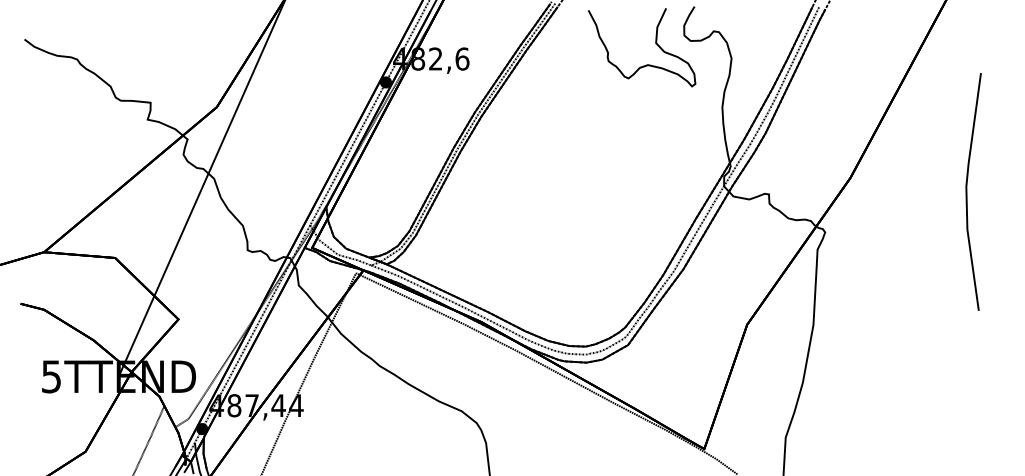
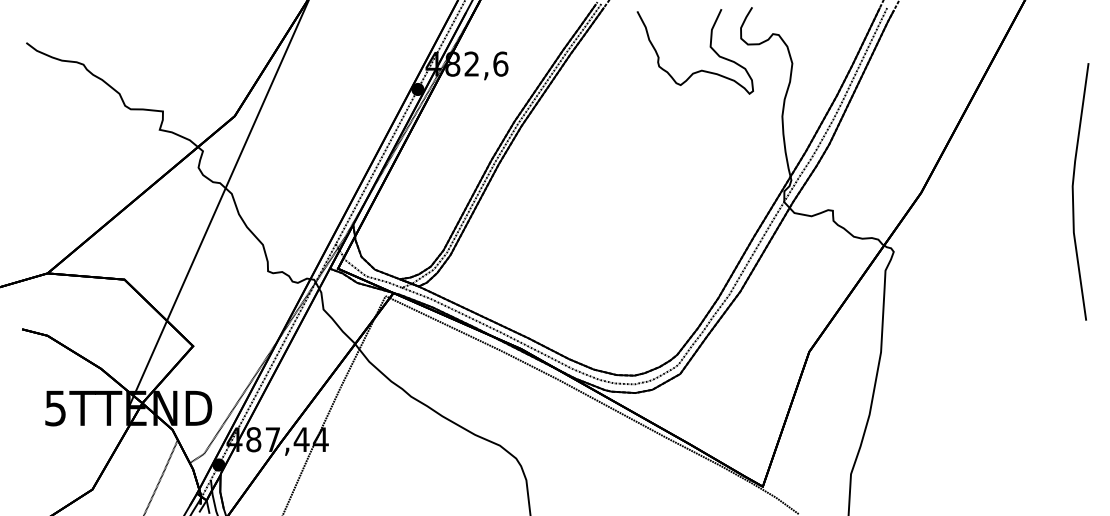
line: (967, 191) -> (1073, 191), moved

